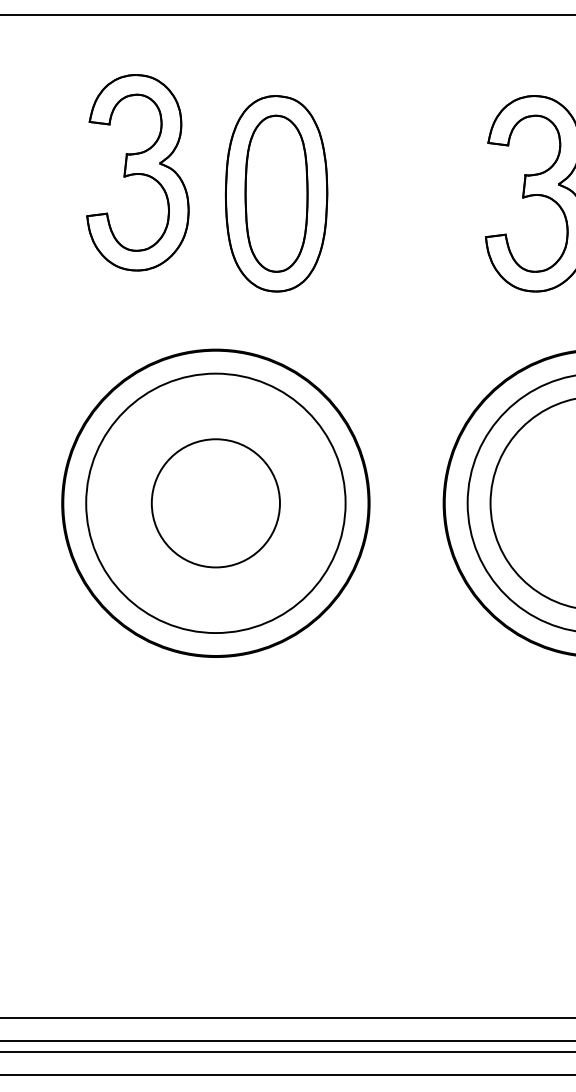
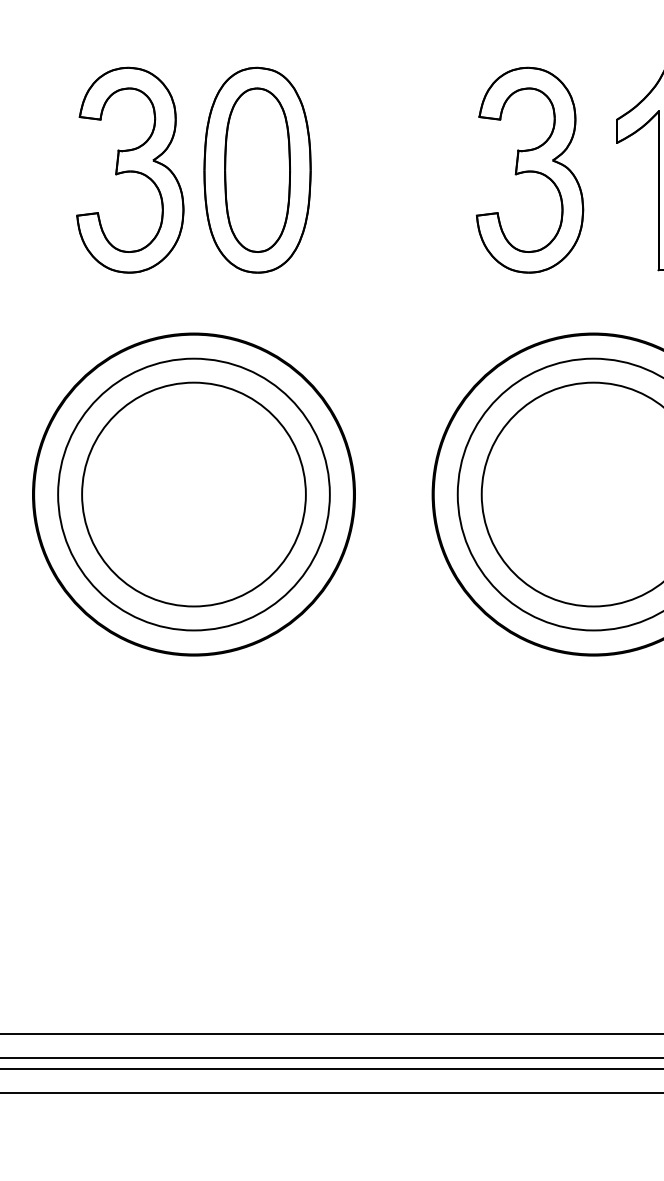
part: (138, 172) -> (130, 169), moved
circle: (215, 503) -> (193, 494), size x1.67

